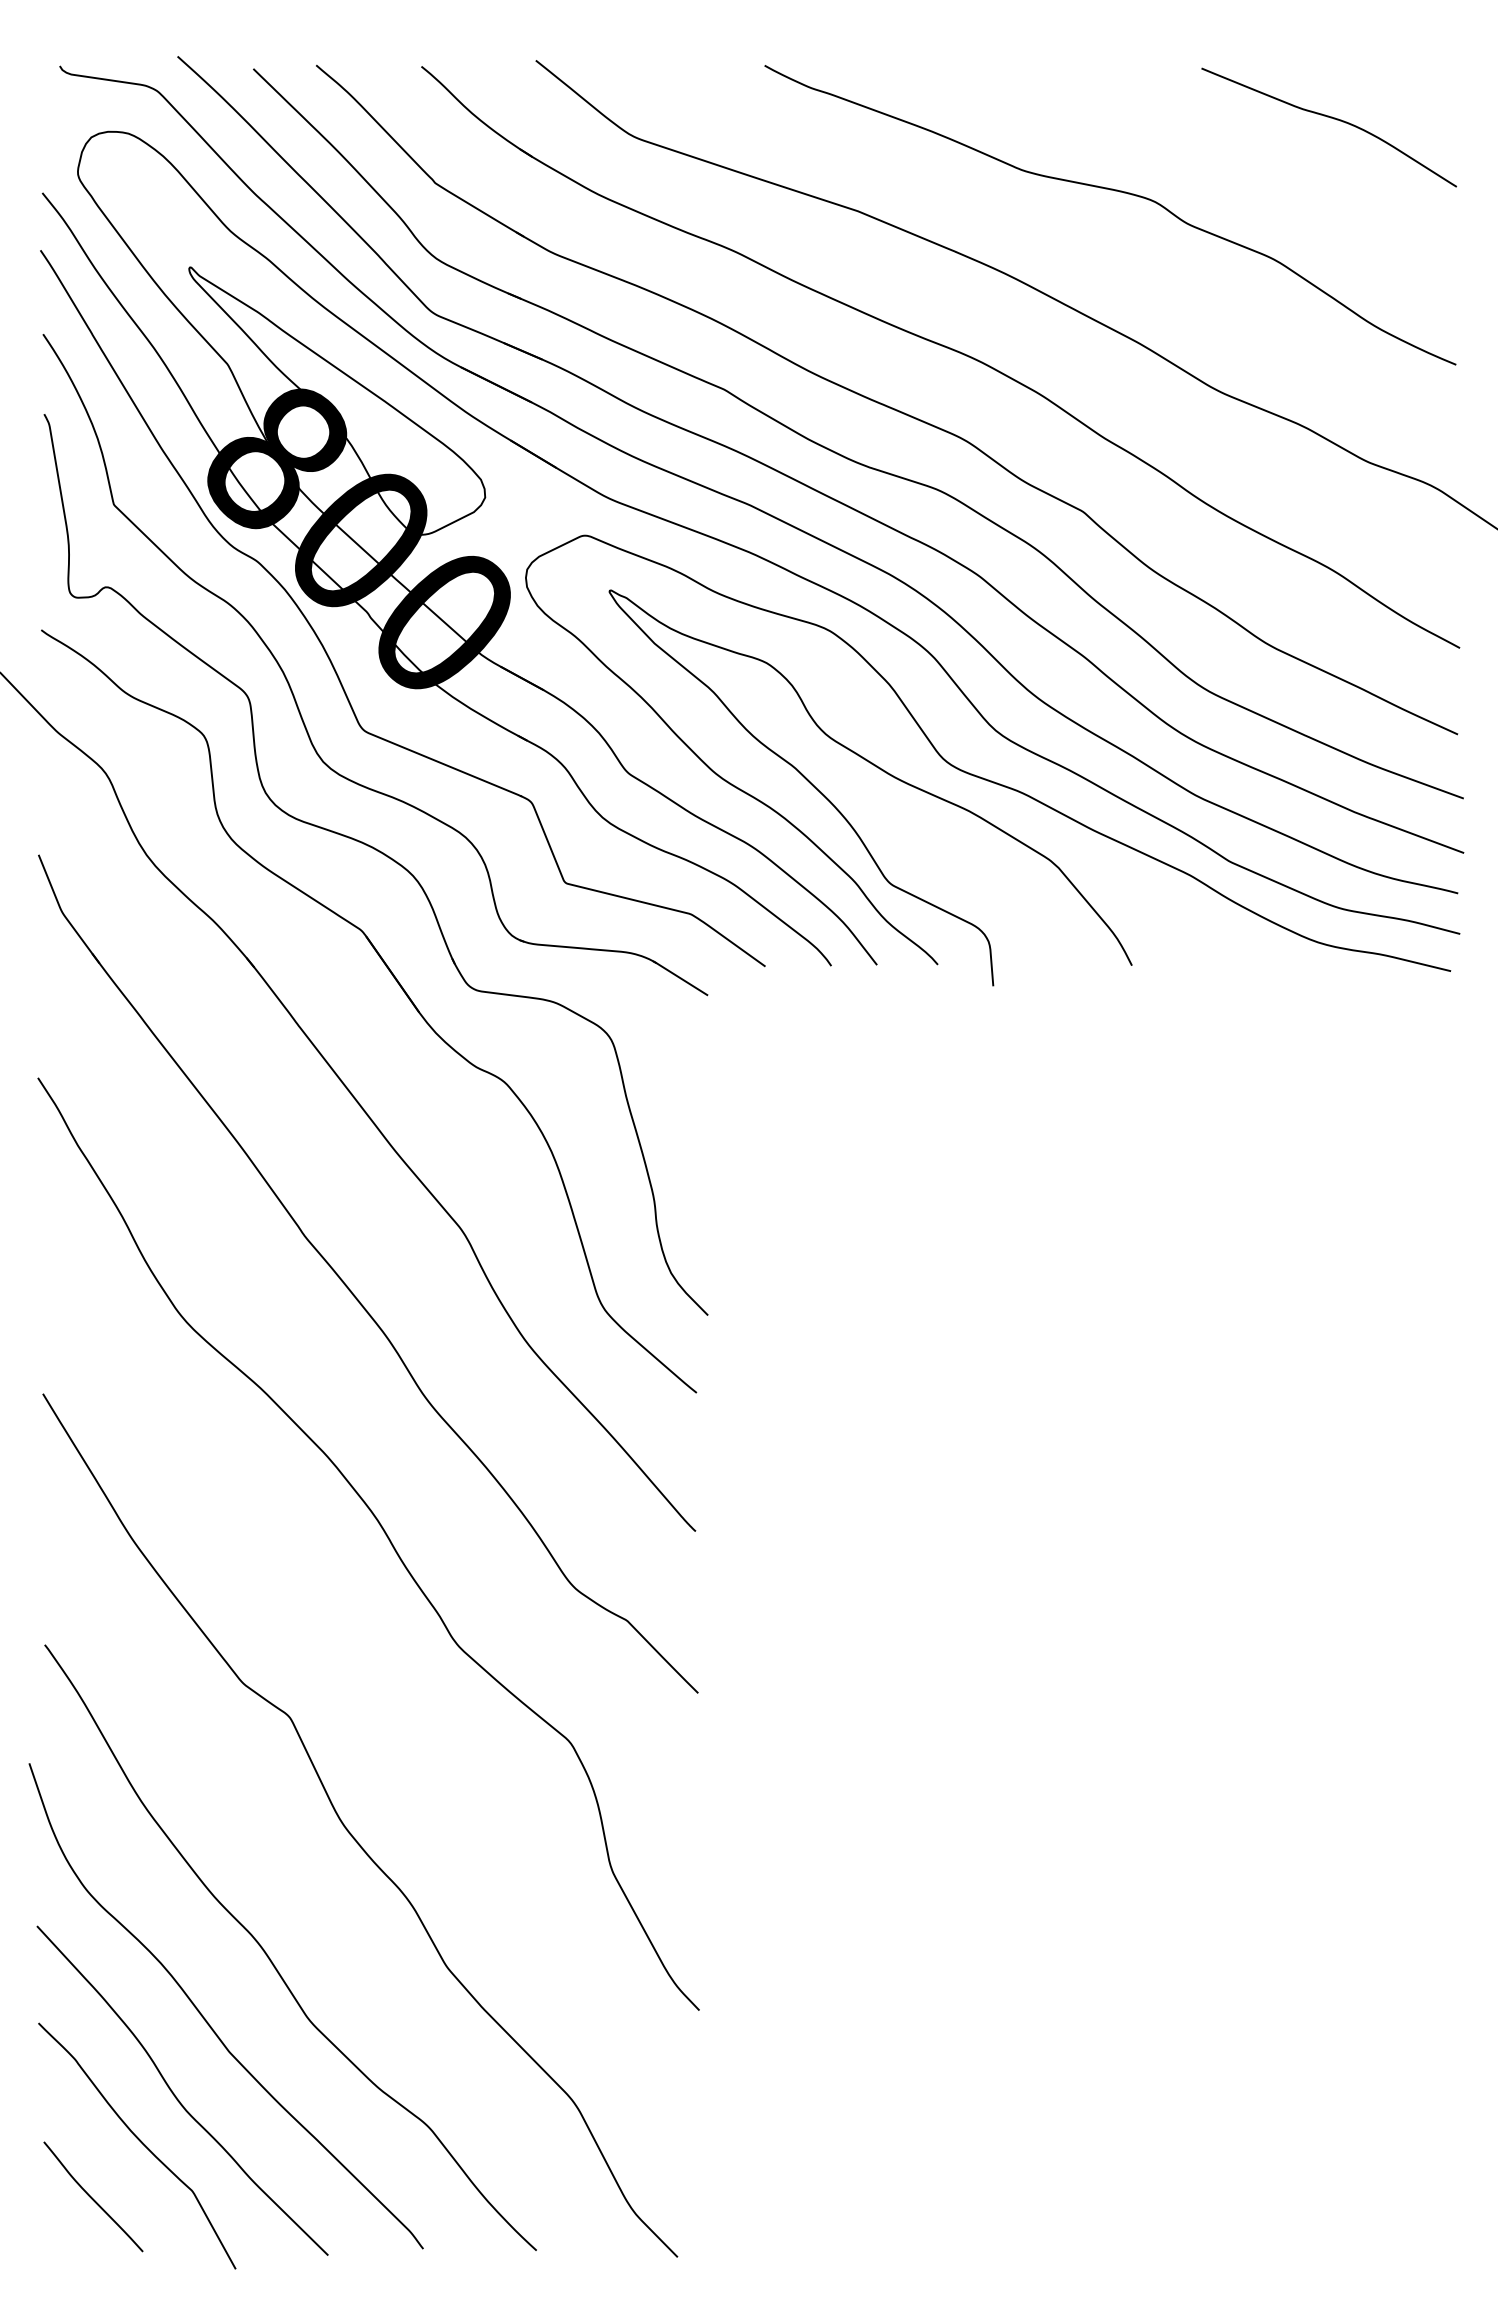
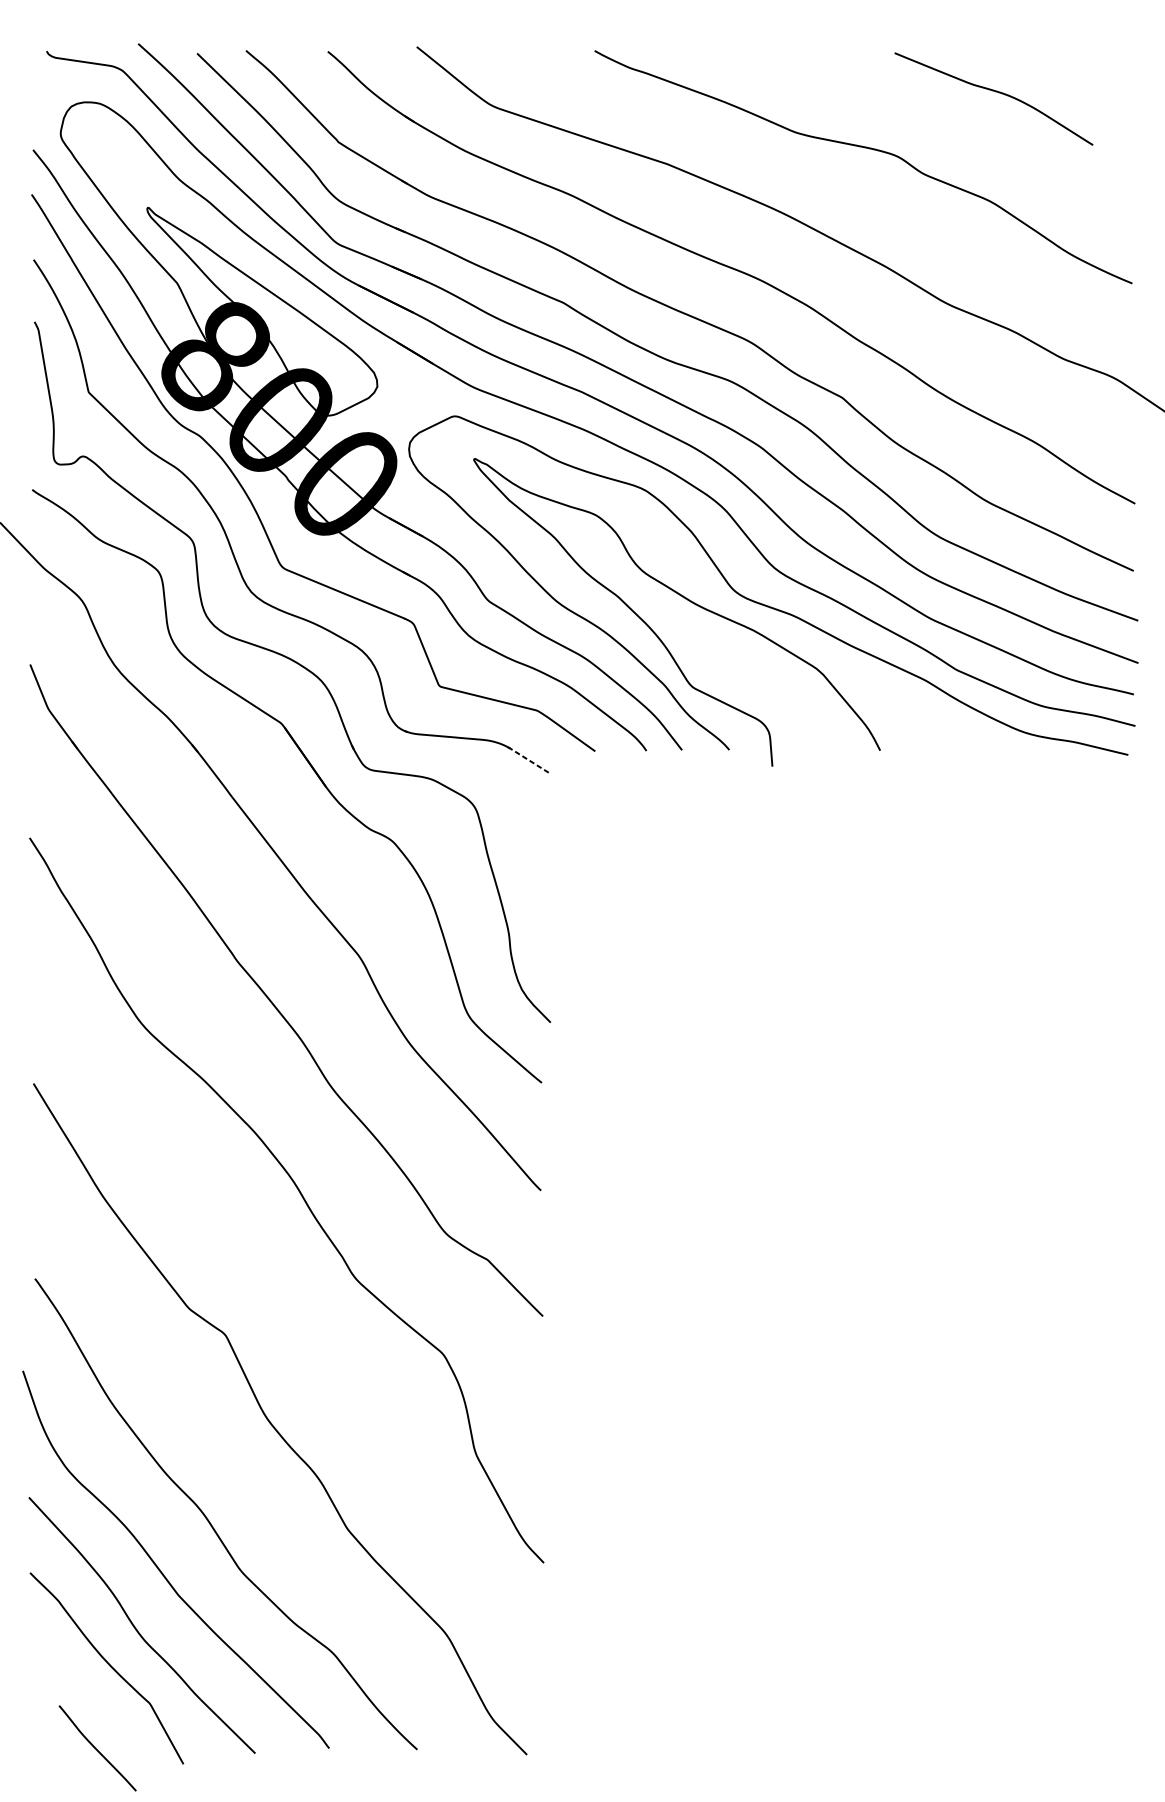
curve: (1330, 118) -> (994, 92), moved
line: (680, 978) -> (529, 760), solid -> dashed
curve: (92, 2197) -> (96, 1748), moved

